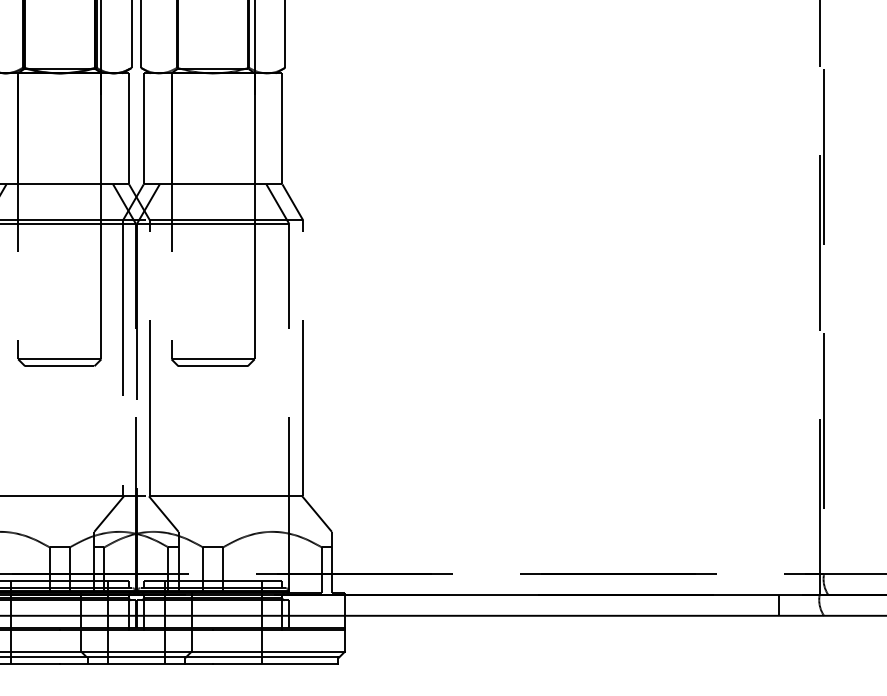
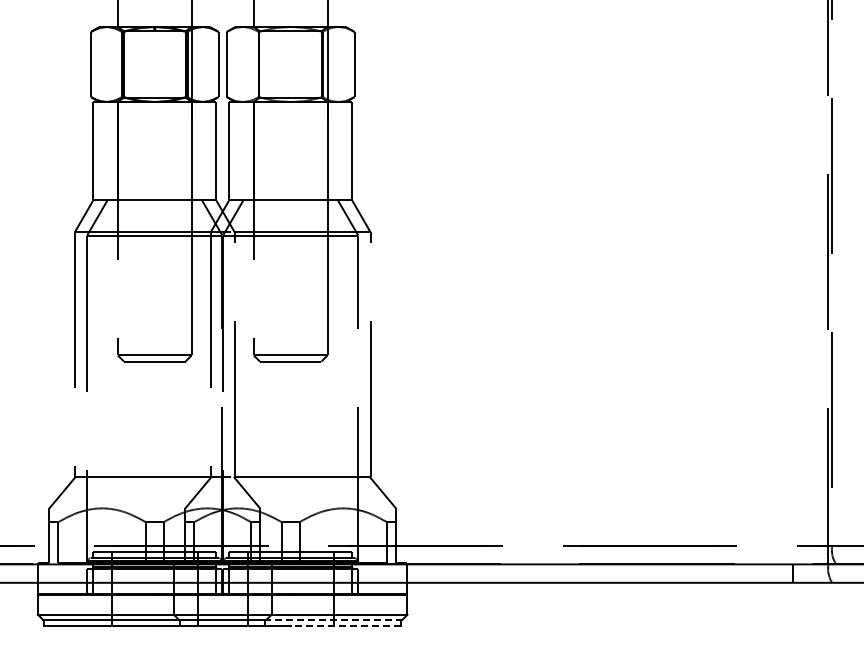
line: (262, 657) -> (334, 619), solid -> dashed
line: (274, 663) -> (345, 625), solid -> dashed

